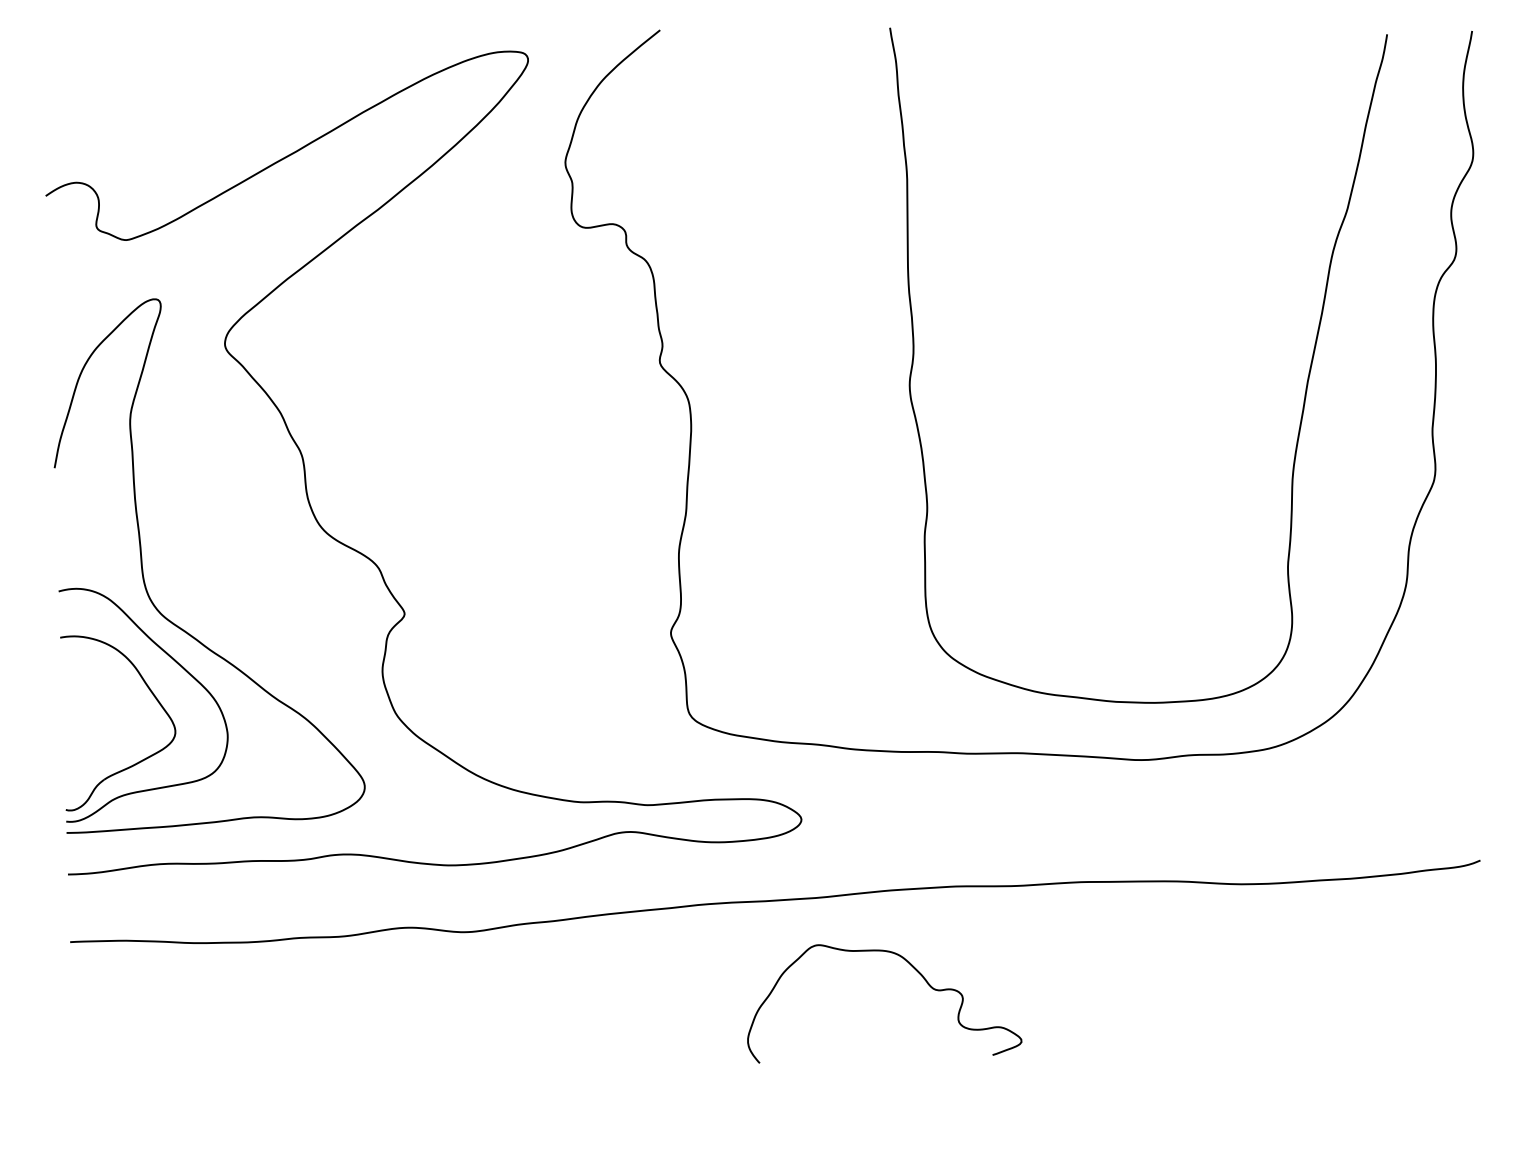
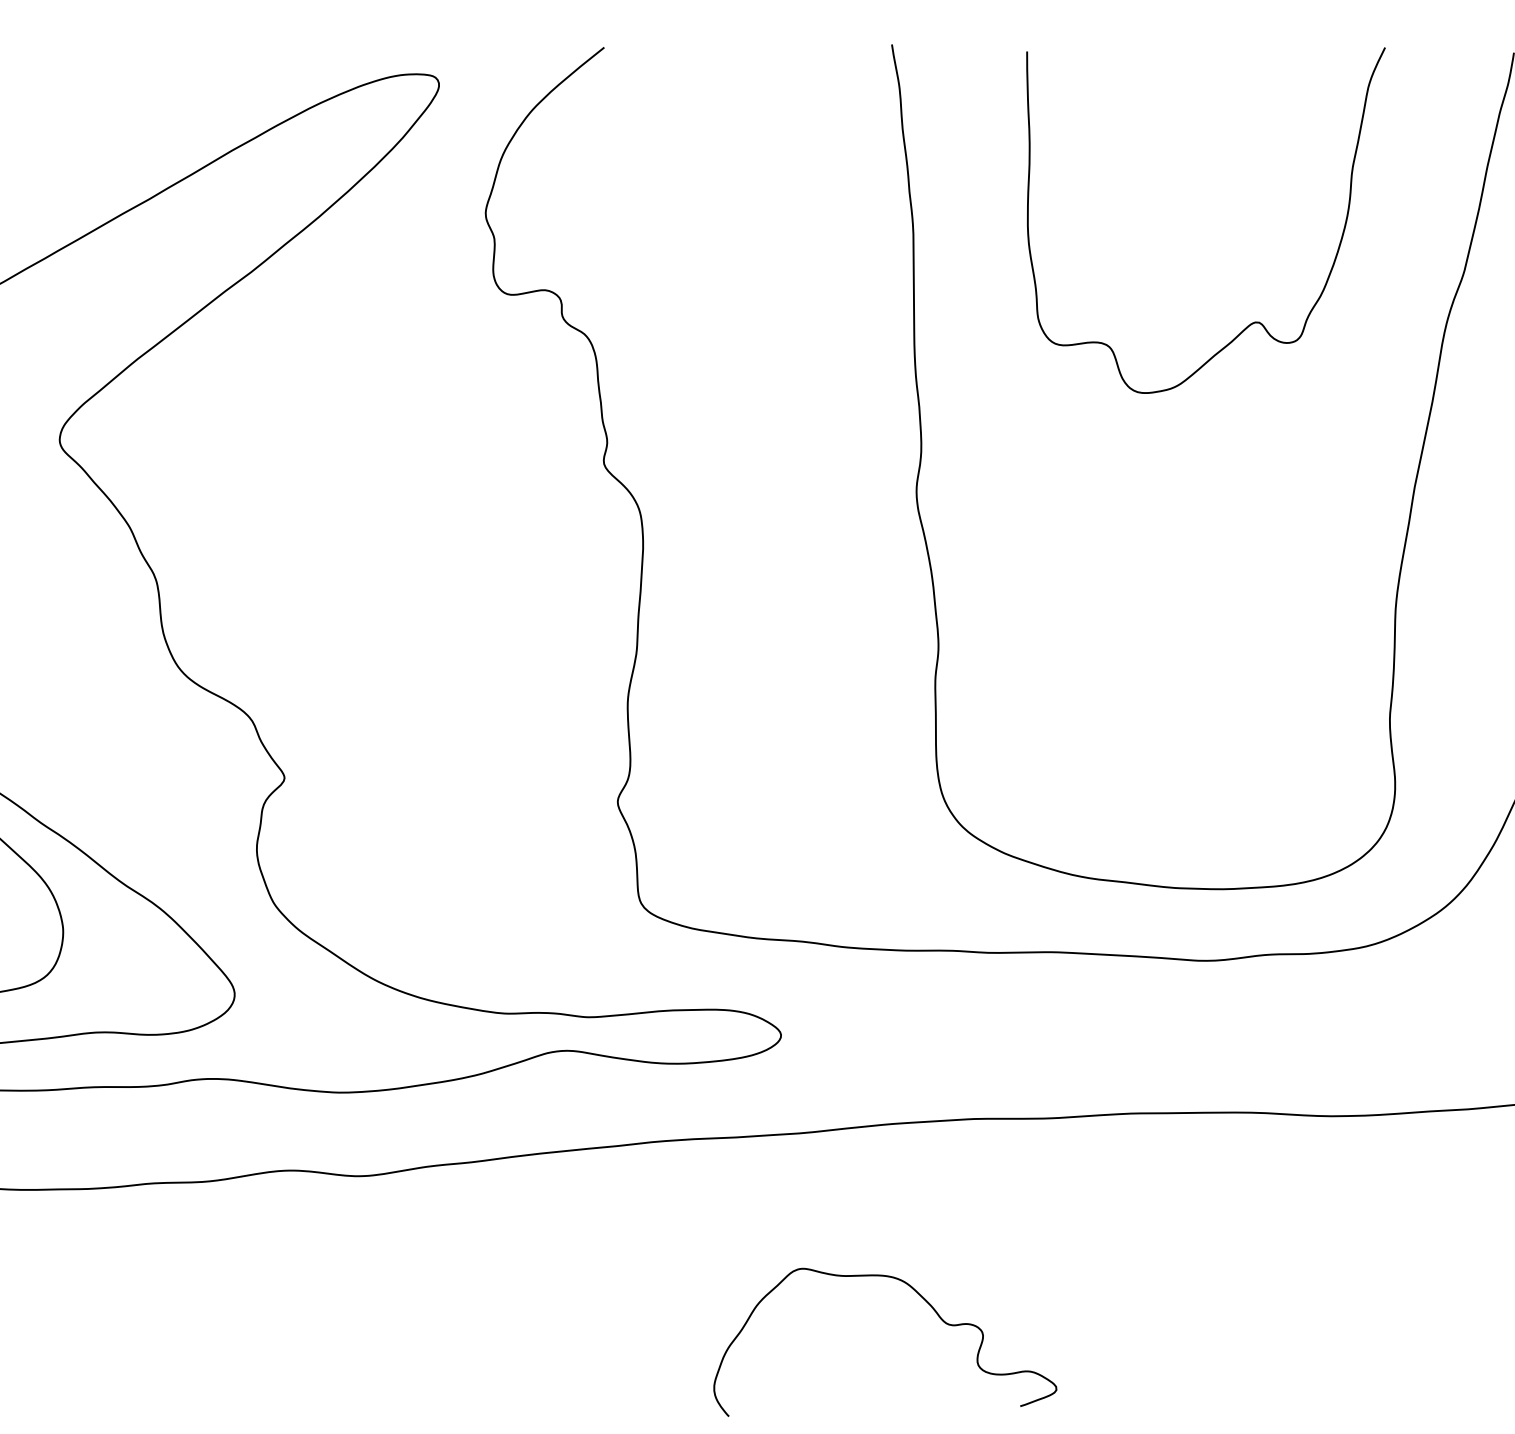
curve: (1178, 249) -> (1252, 321), added
curve: (916, 971) -> (925, 1301), moved

